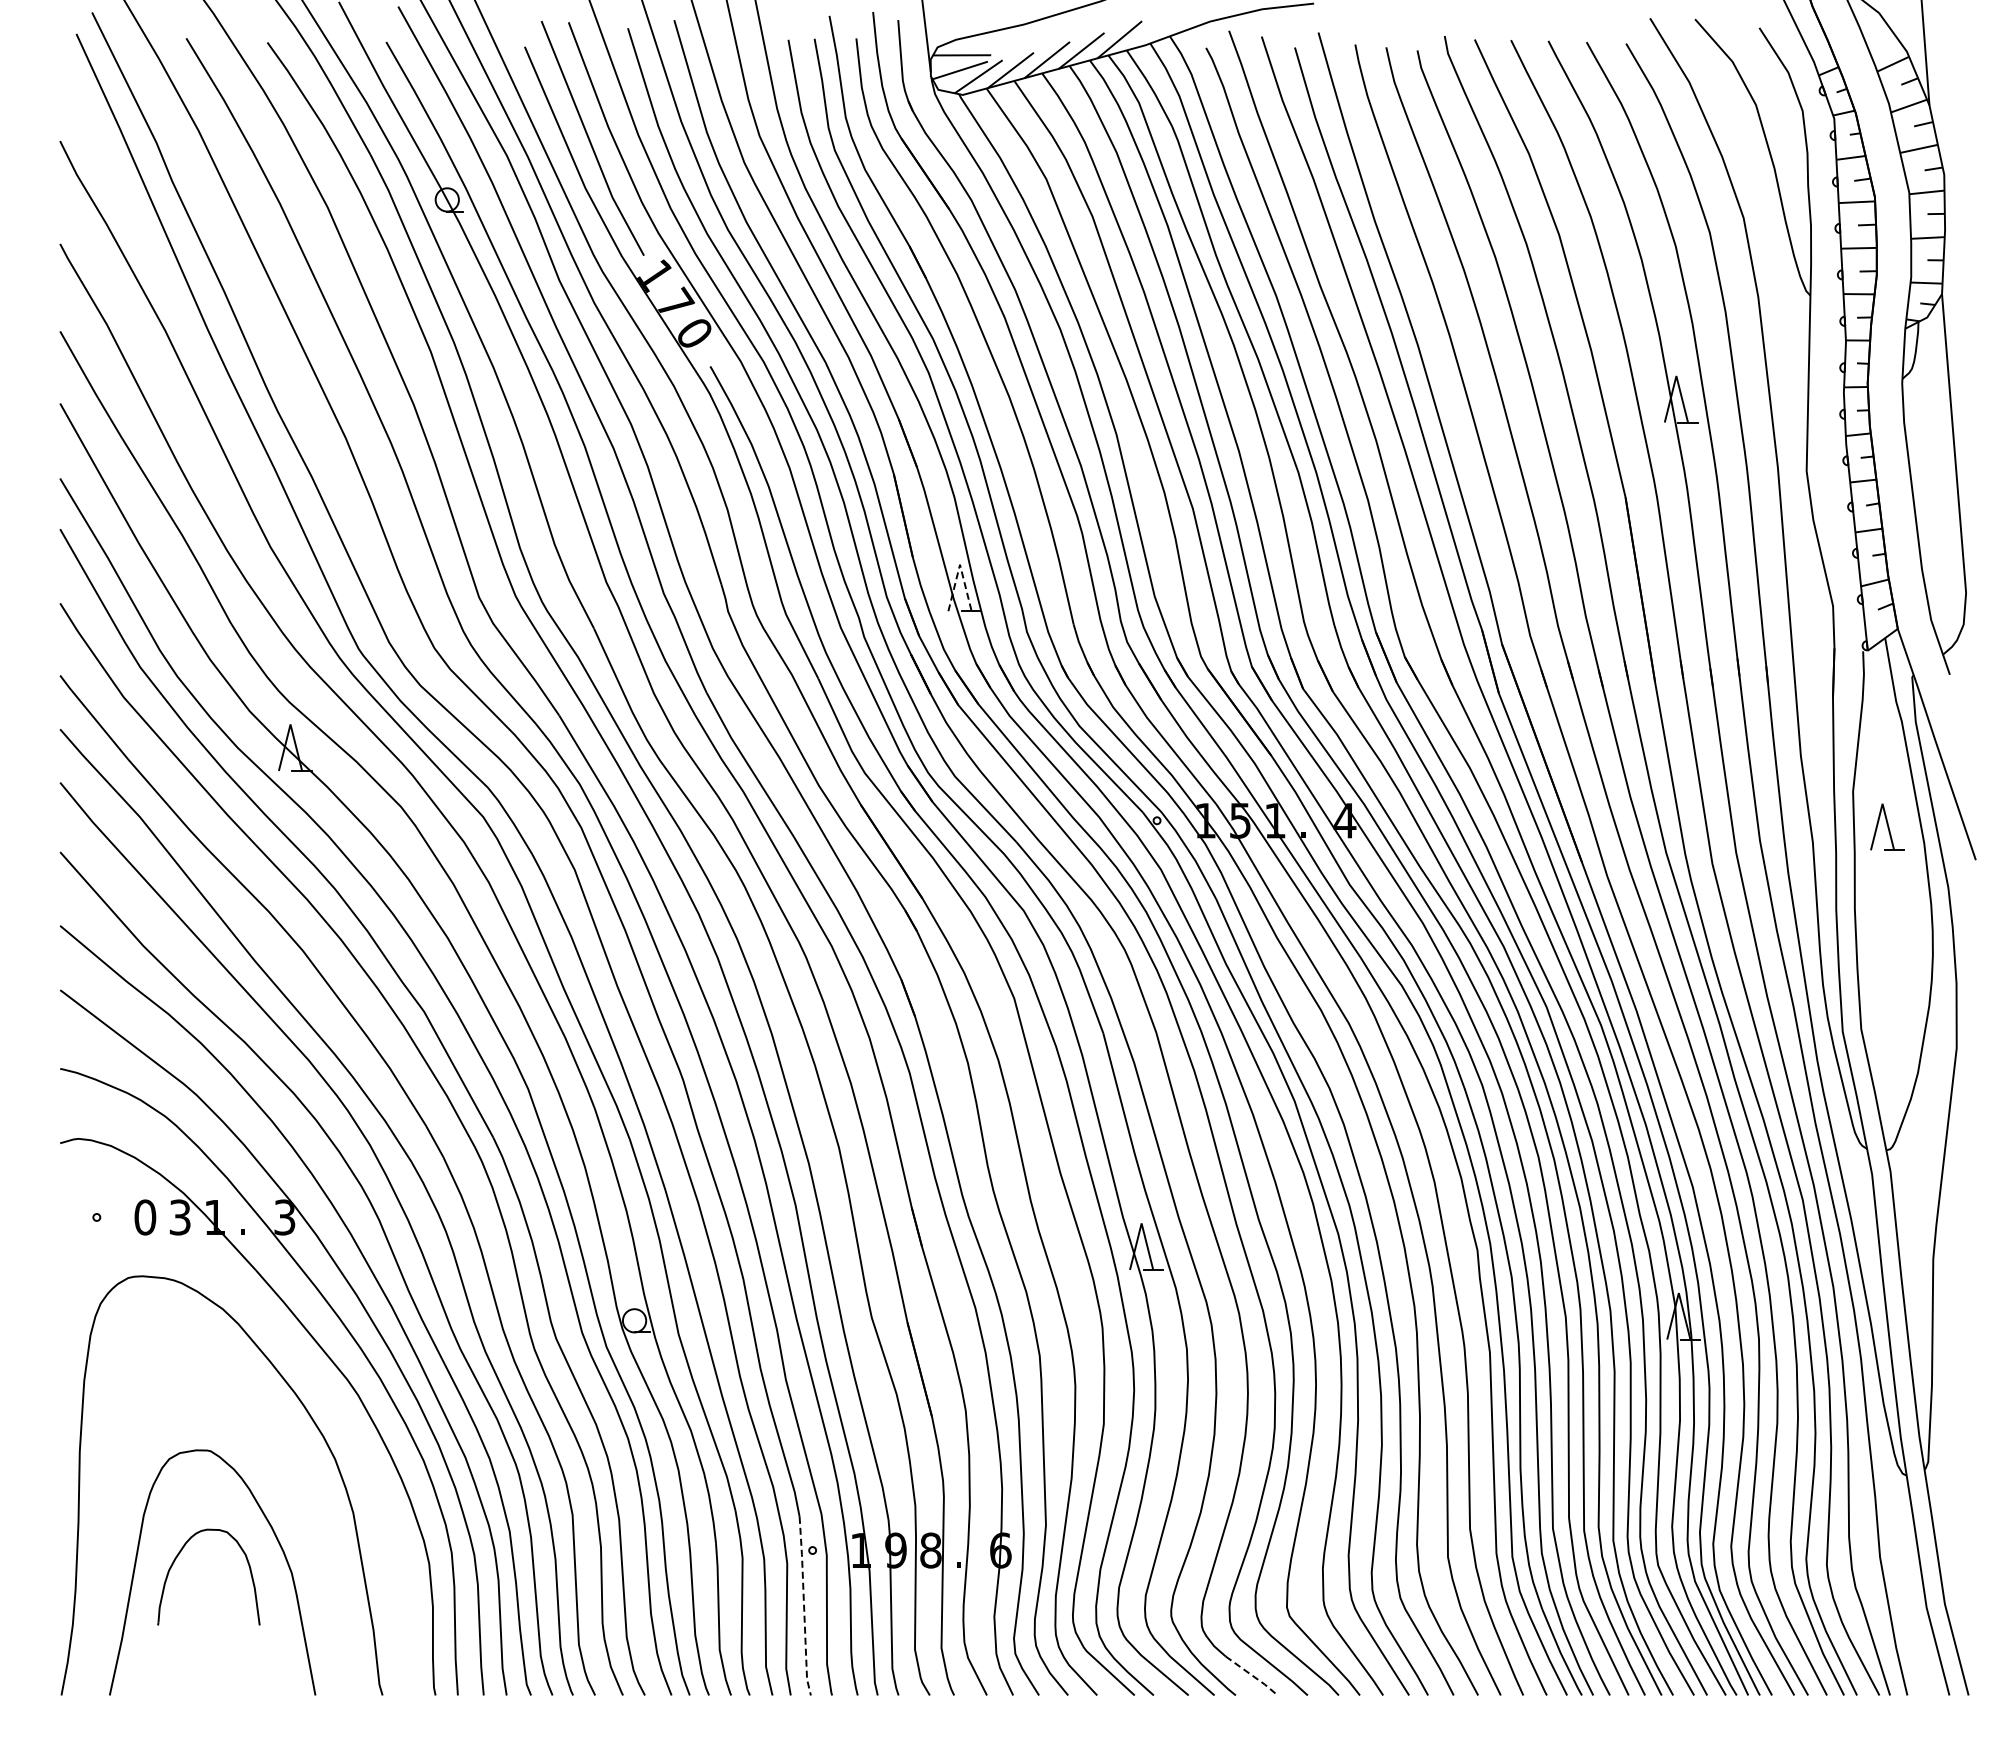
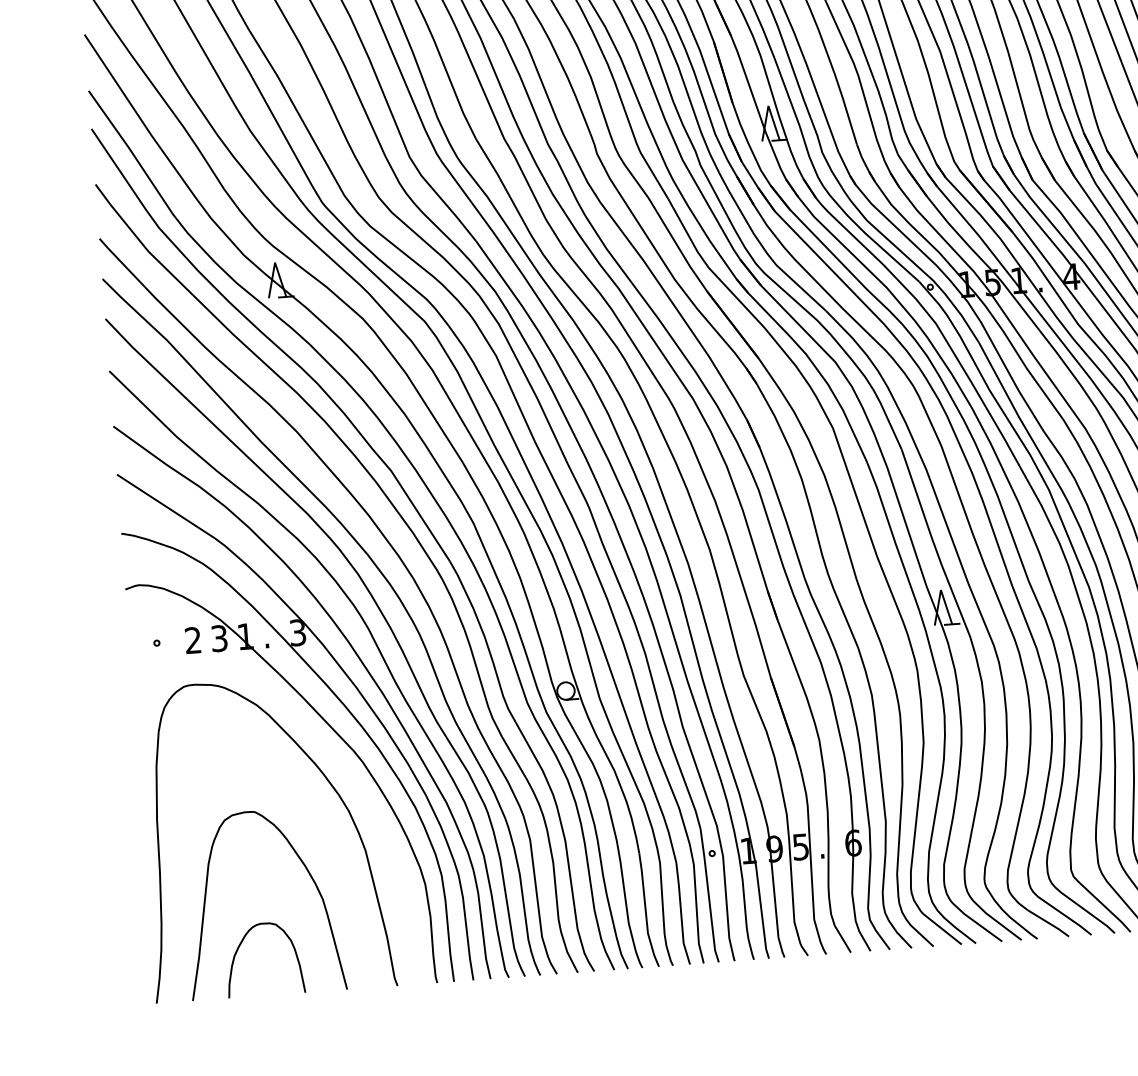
line: (960, 564) -> (768, 105), dashed -> solid
text: (145, 1217) -> (193, 640), 0 -> 2
text: (930, 1550) -> (800, 847), 8 -> 5
part: (178, 1556) -> (240, 945), moved
line: (804, 1606) -> (709, 895), dashed -> solid
line: (1252, 1675) -> (1049, 923), dashed -> solid

